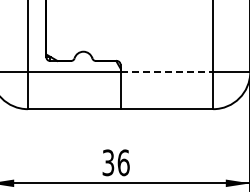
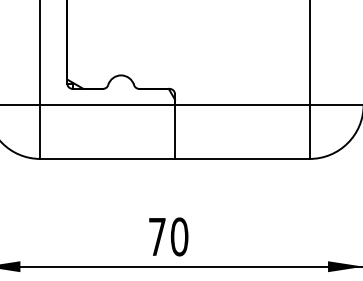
line: (167, 72) -> (243, 105), dashed -> solid
text: (115, 162) -> (167, 236), 36 -> 70

